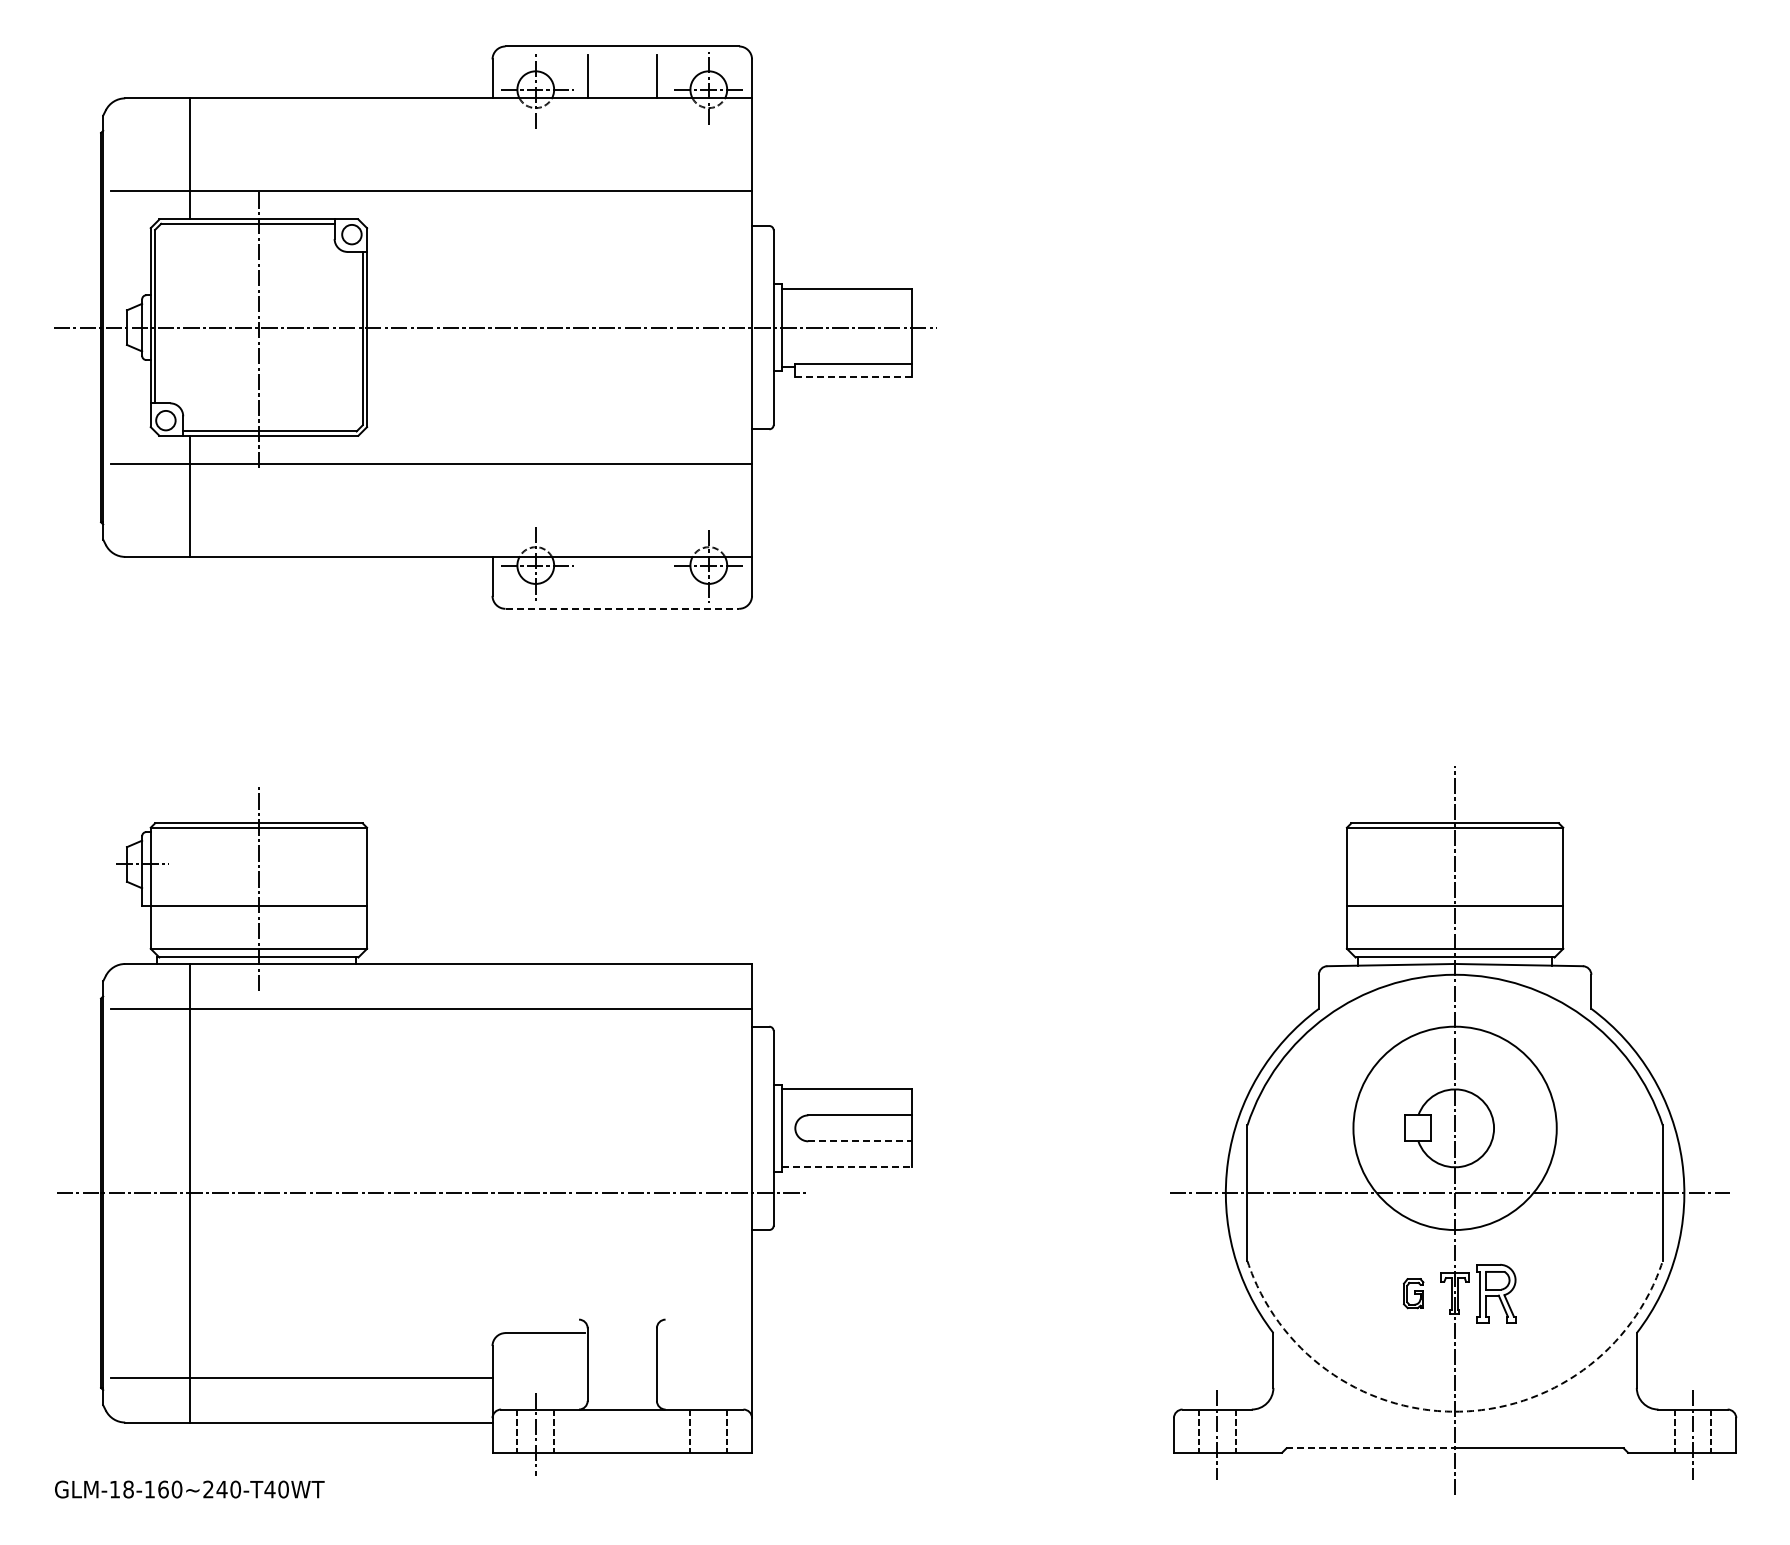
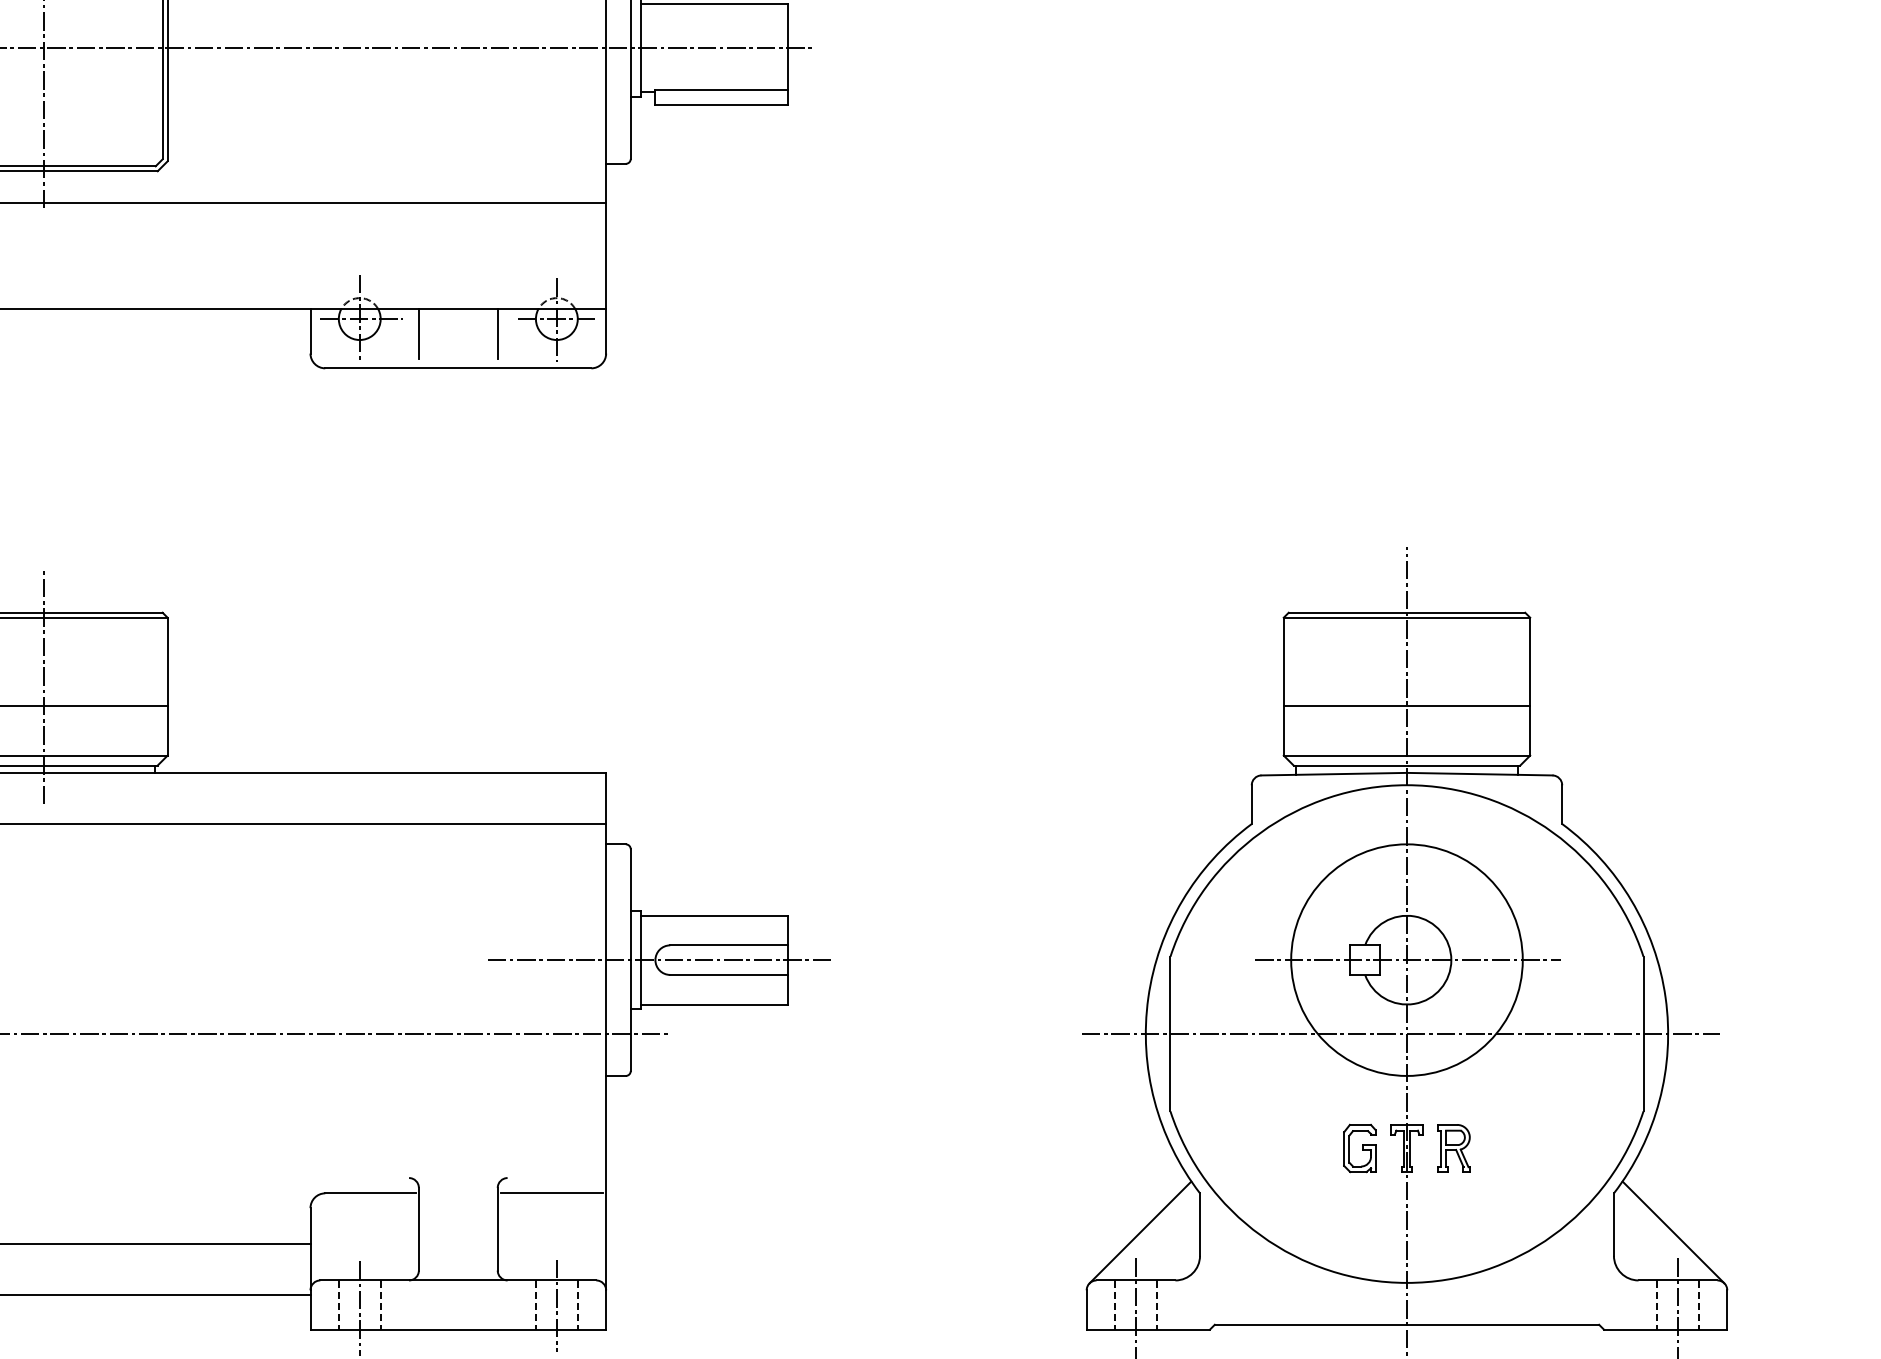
line: (854, 377) -> (722, 104), dashed -> solid
line: (587, 578) -> (418, 333), added
line: (656, 578) -> (497, 333), added
line: (622, 608) -> (458, 367), dashed -> solid
line: (799, 1128) -> (660, 960), added
line: (1455, 1128) -> (1407, 960), added
line: (860, 1141) -> (729, 975), dashed -> solid
line: (847, 1167) -> (714, 1004), dashed -> solid
part: (1413, 1293) -> (1359, 1148), size x1.43
part: (1496, 1293) -> (1454, 1148), size x0.71
line: (704, 1333) -> (551, 1193), added
line: (1220, 1367) -> (1139, 1232), added
line: (1688, 1367) -> (1672, 1232), added
arc: (1455, 1411) -> (1407, 1282), dashed -> solid
line: (708, 1431) -> (556, 1305), added
line: (1371, 1448) -> (1311, 1324), dashed -> solid

